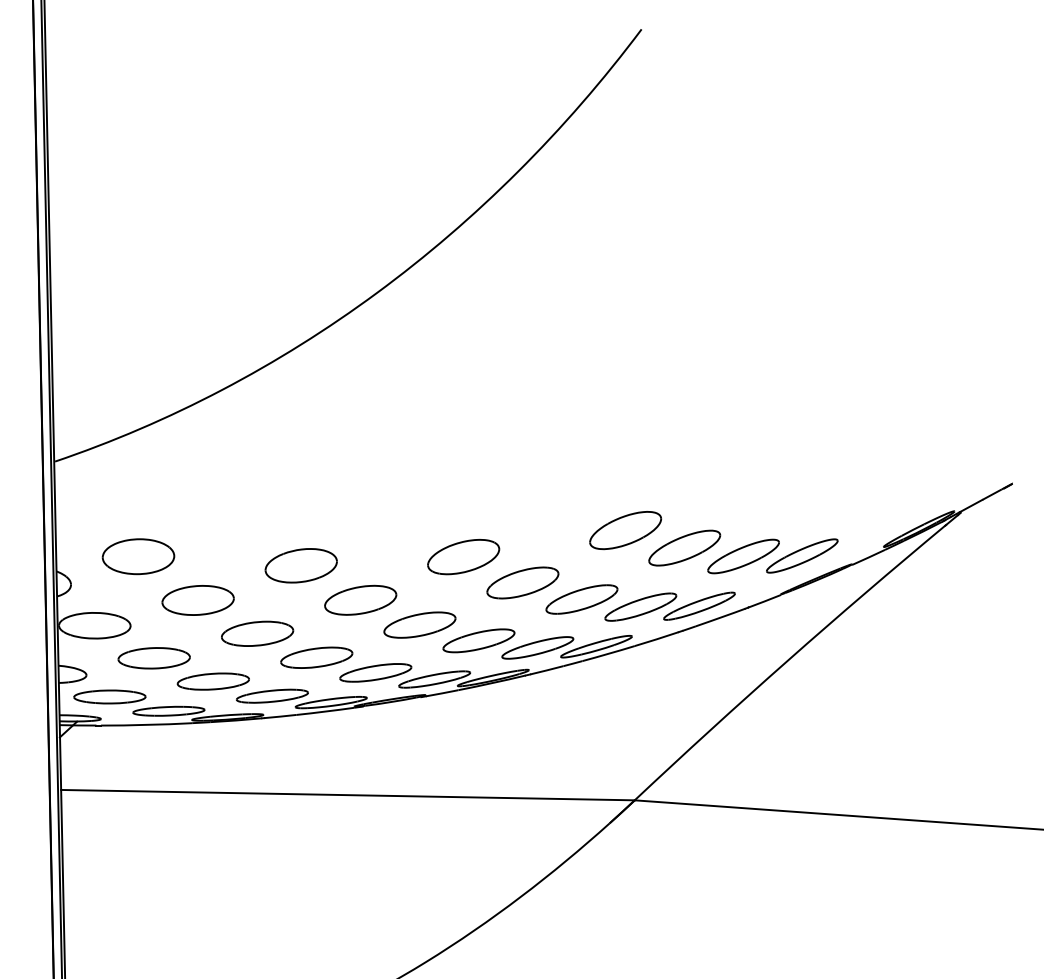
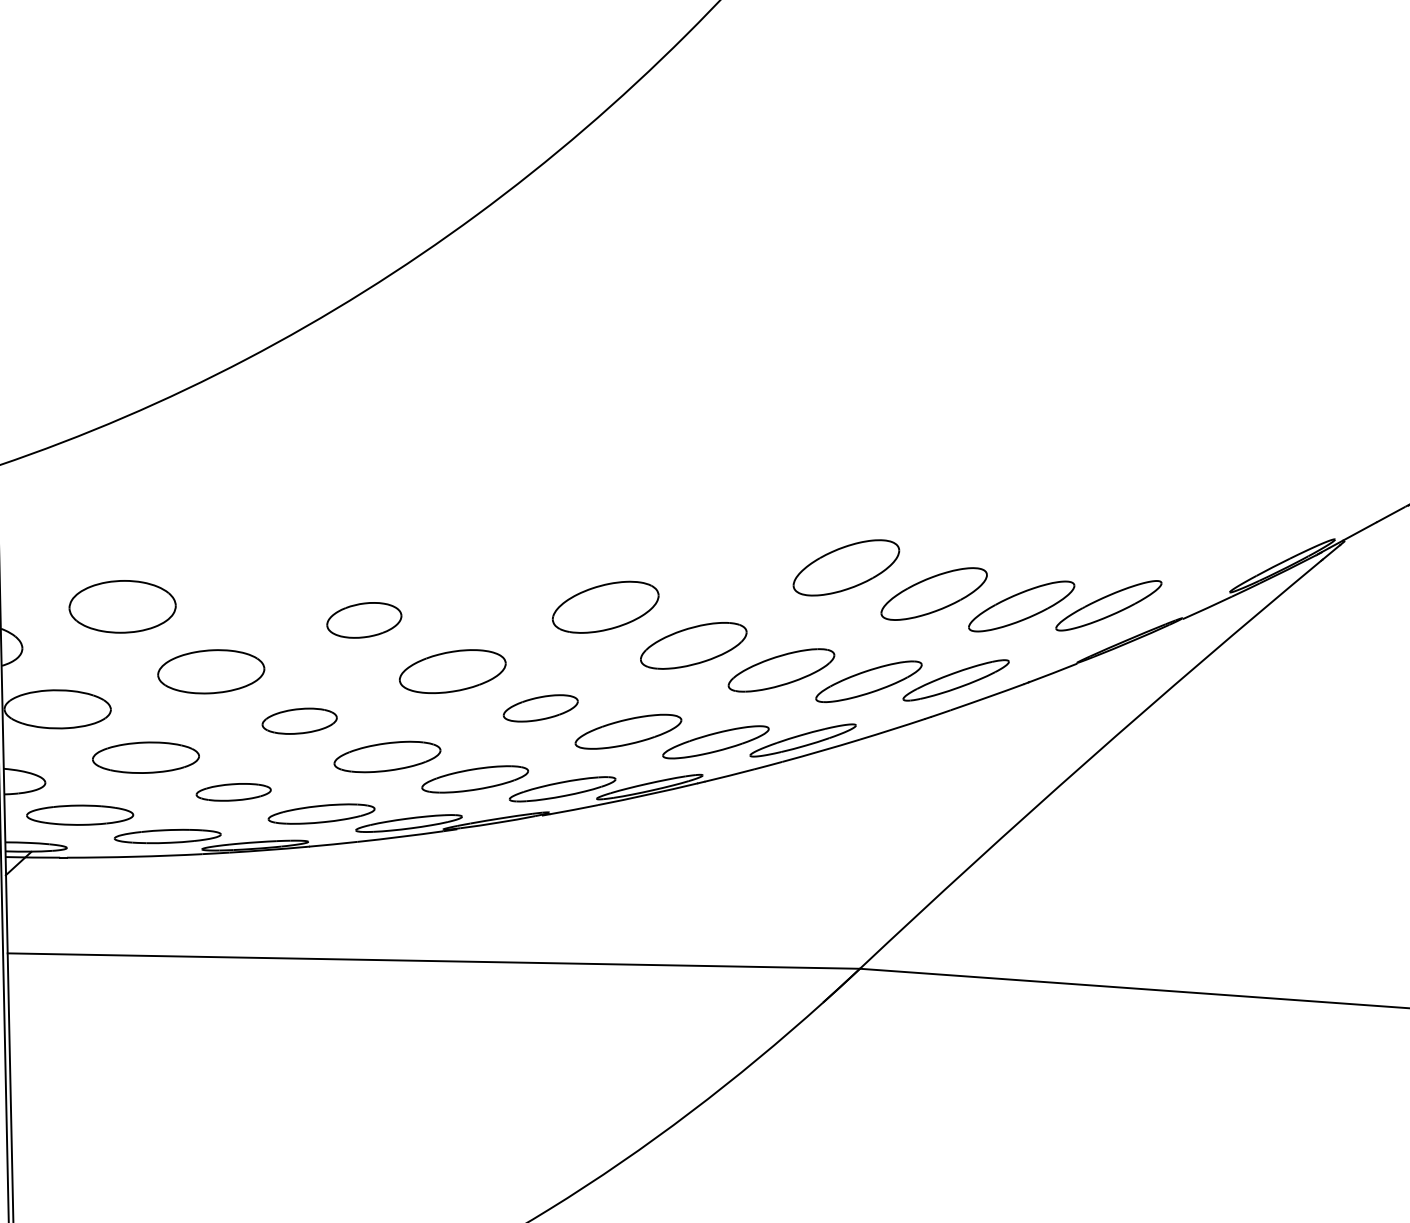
part: (300, 565) -> (363, 619), size x0.7
part: (419, 624) -> (540, 707), size x0.7
part: (257, 633) -> (299, 720), size x0.7
part: (212, 681) -> (232, 792), size x0.7

